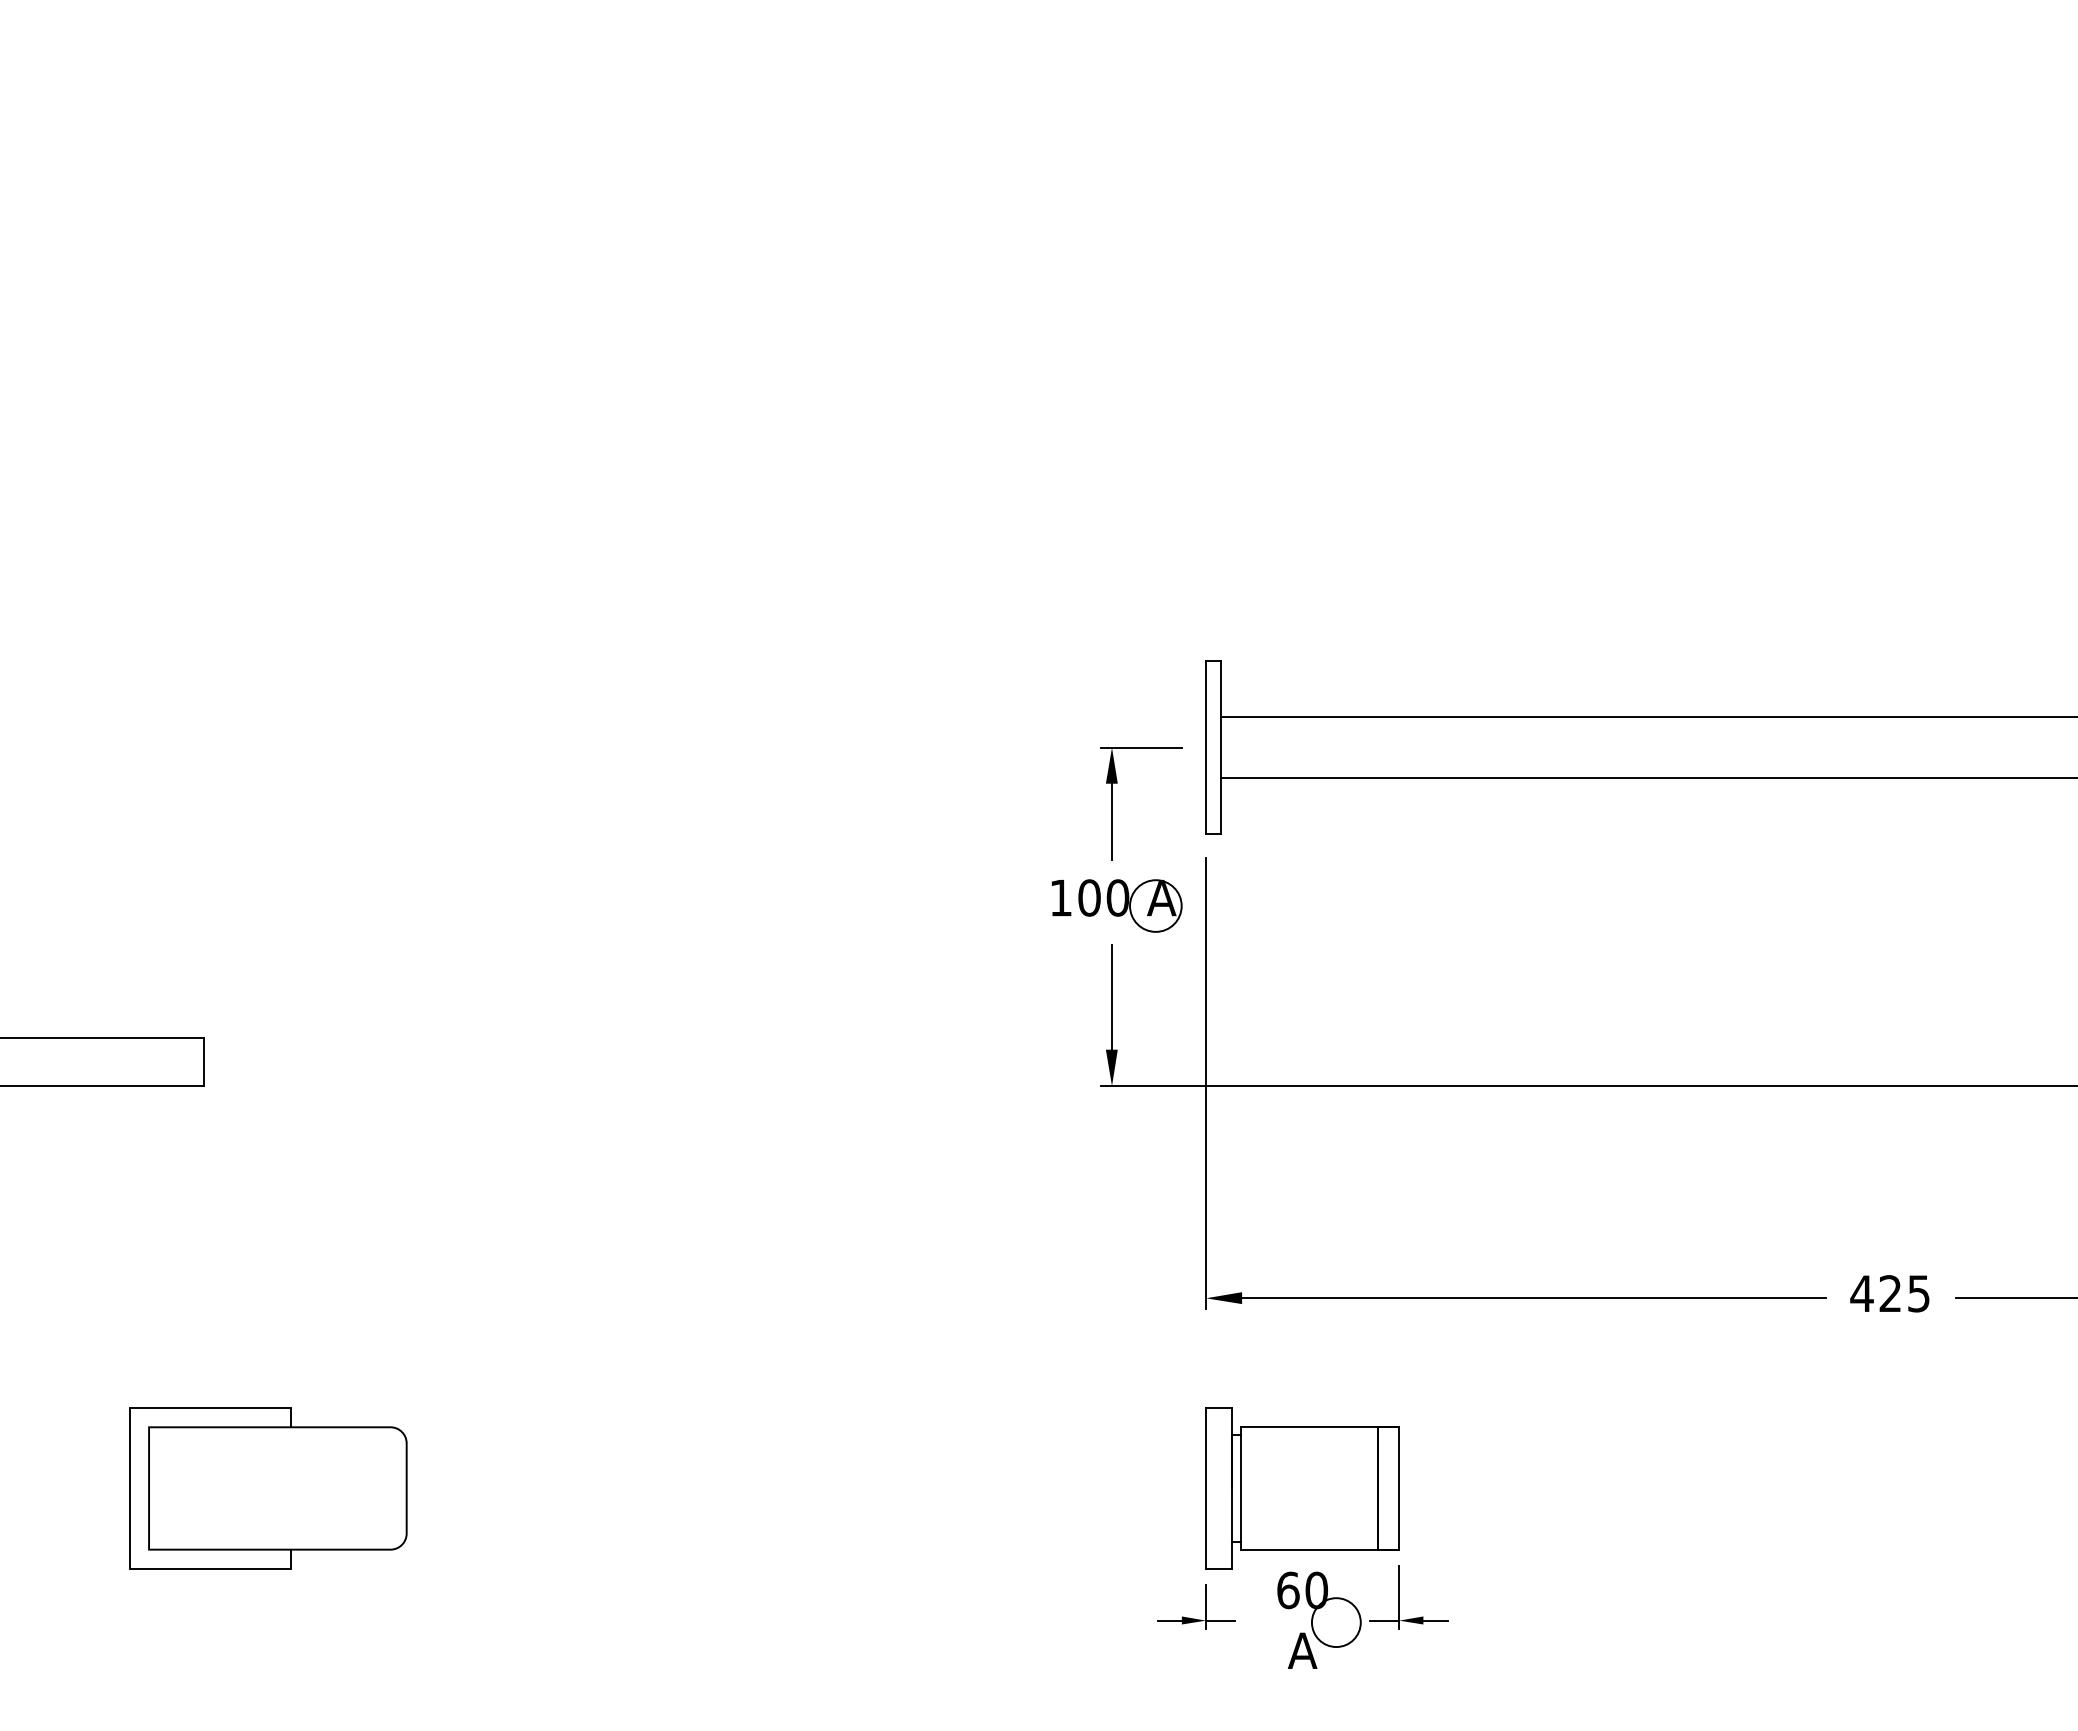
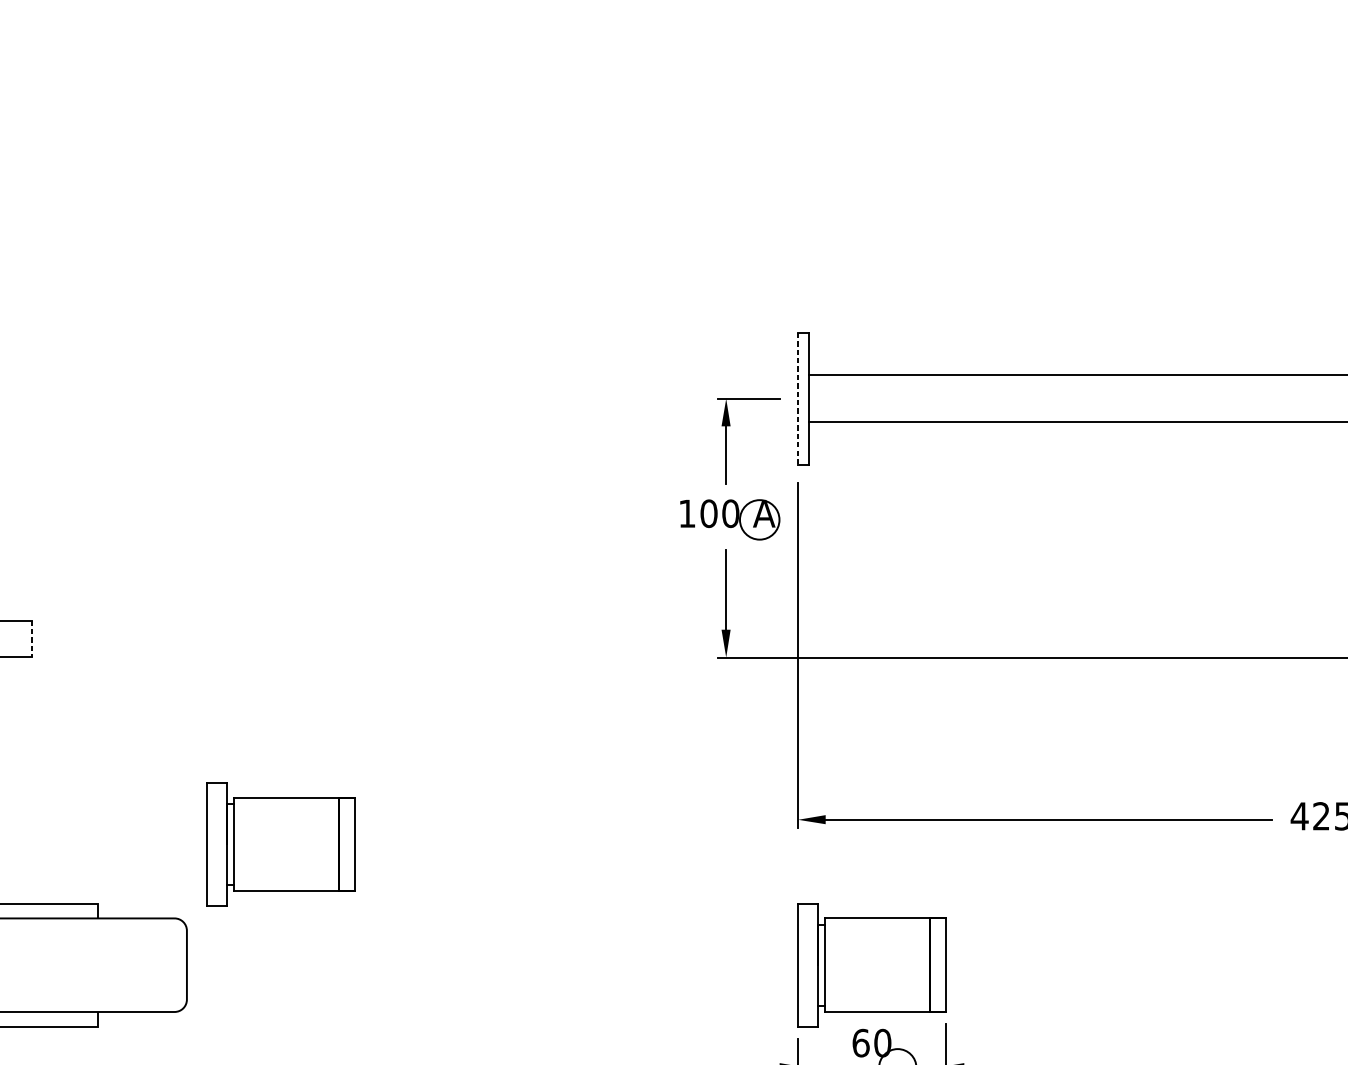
line: (1205, 748) -> (797, 399), solid -> dashed
line: (204, 1062) -> (32, 639), solid -> dashed
part: (529, 1330) -> (280, 844), added

